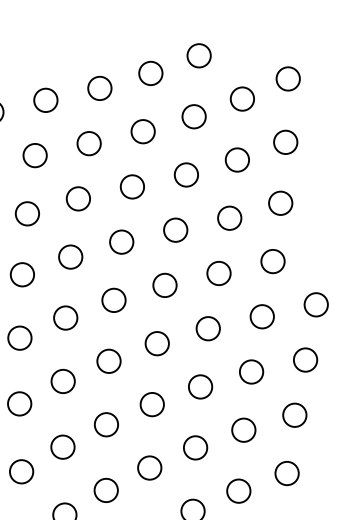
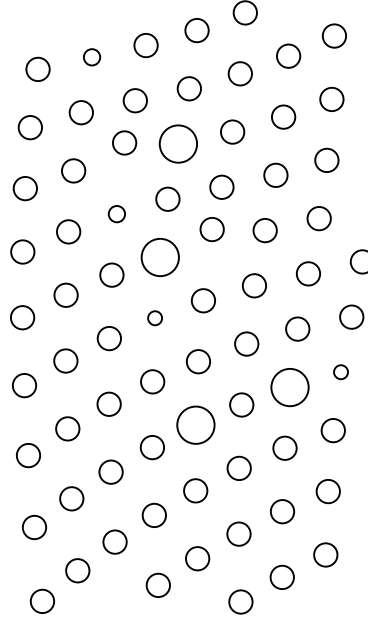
circle: (45, 99) -> (91, 56), size x0.7
circle: (132, 186) -> (178, 143), size x1.6
circle: (78, 198) -> (124, 142), moved
circle: (70, 256) -> (116, 213), size x0.7
circle: (164, 285) -> (211, 229), moved
circle: (113, 300) -> (159, 257), size x1.6
circle: (108, 360) -> (154, 317), size x0.6
circle: (294, 414) -> (340, 371), size x0.6
circle: (243, 429) -> (289, 386), size x1.6
circle: (149, 467) -> (195, 424), size x1.6

